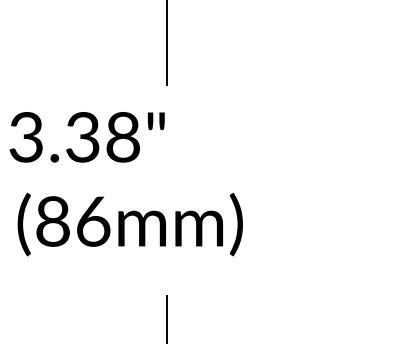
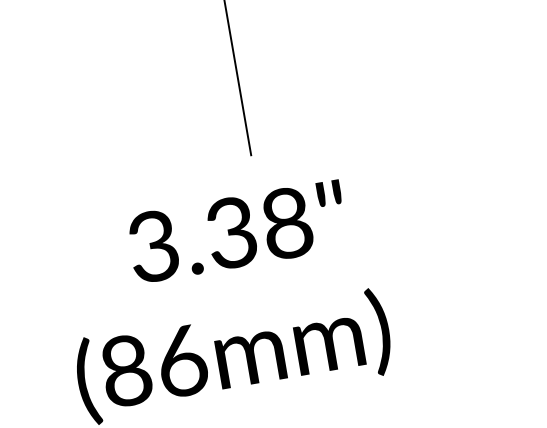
text: (86, 137) -> (236, 232), moved

